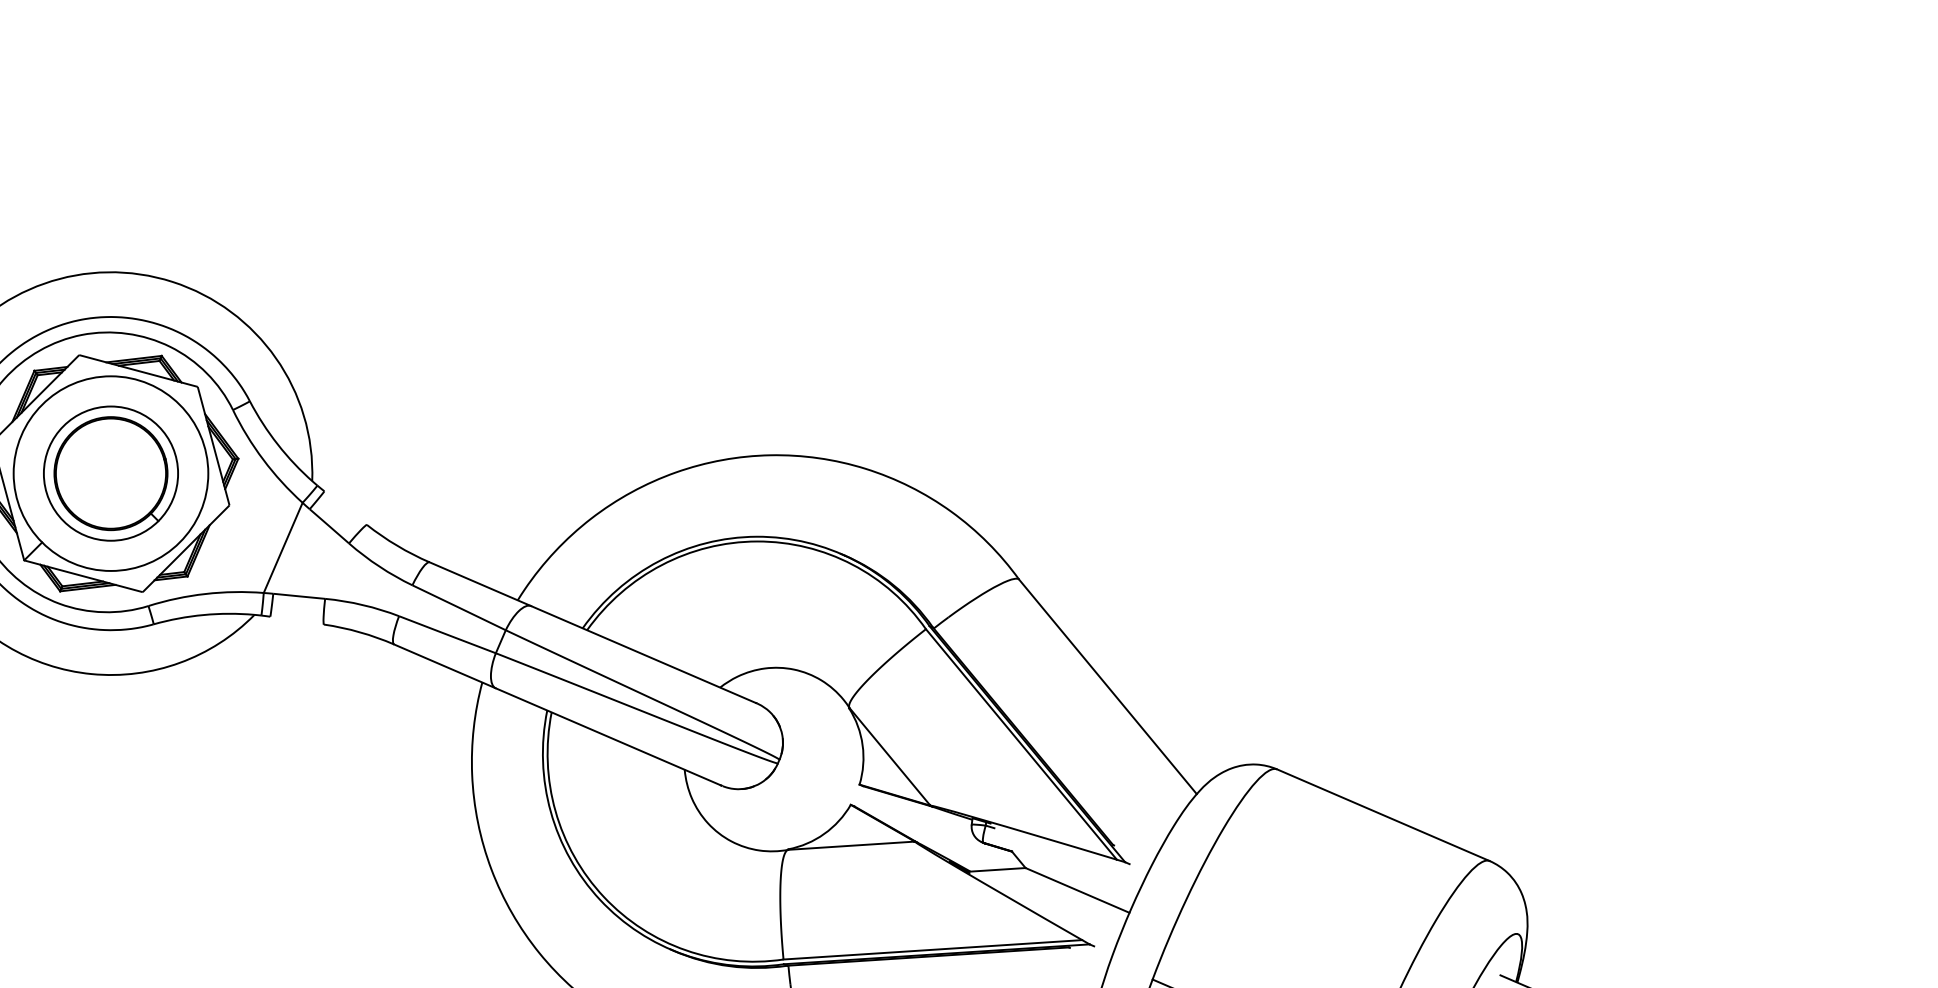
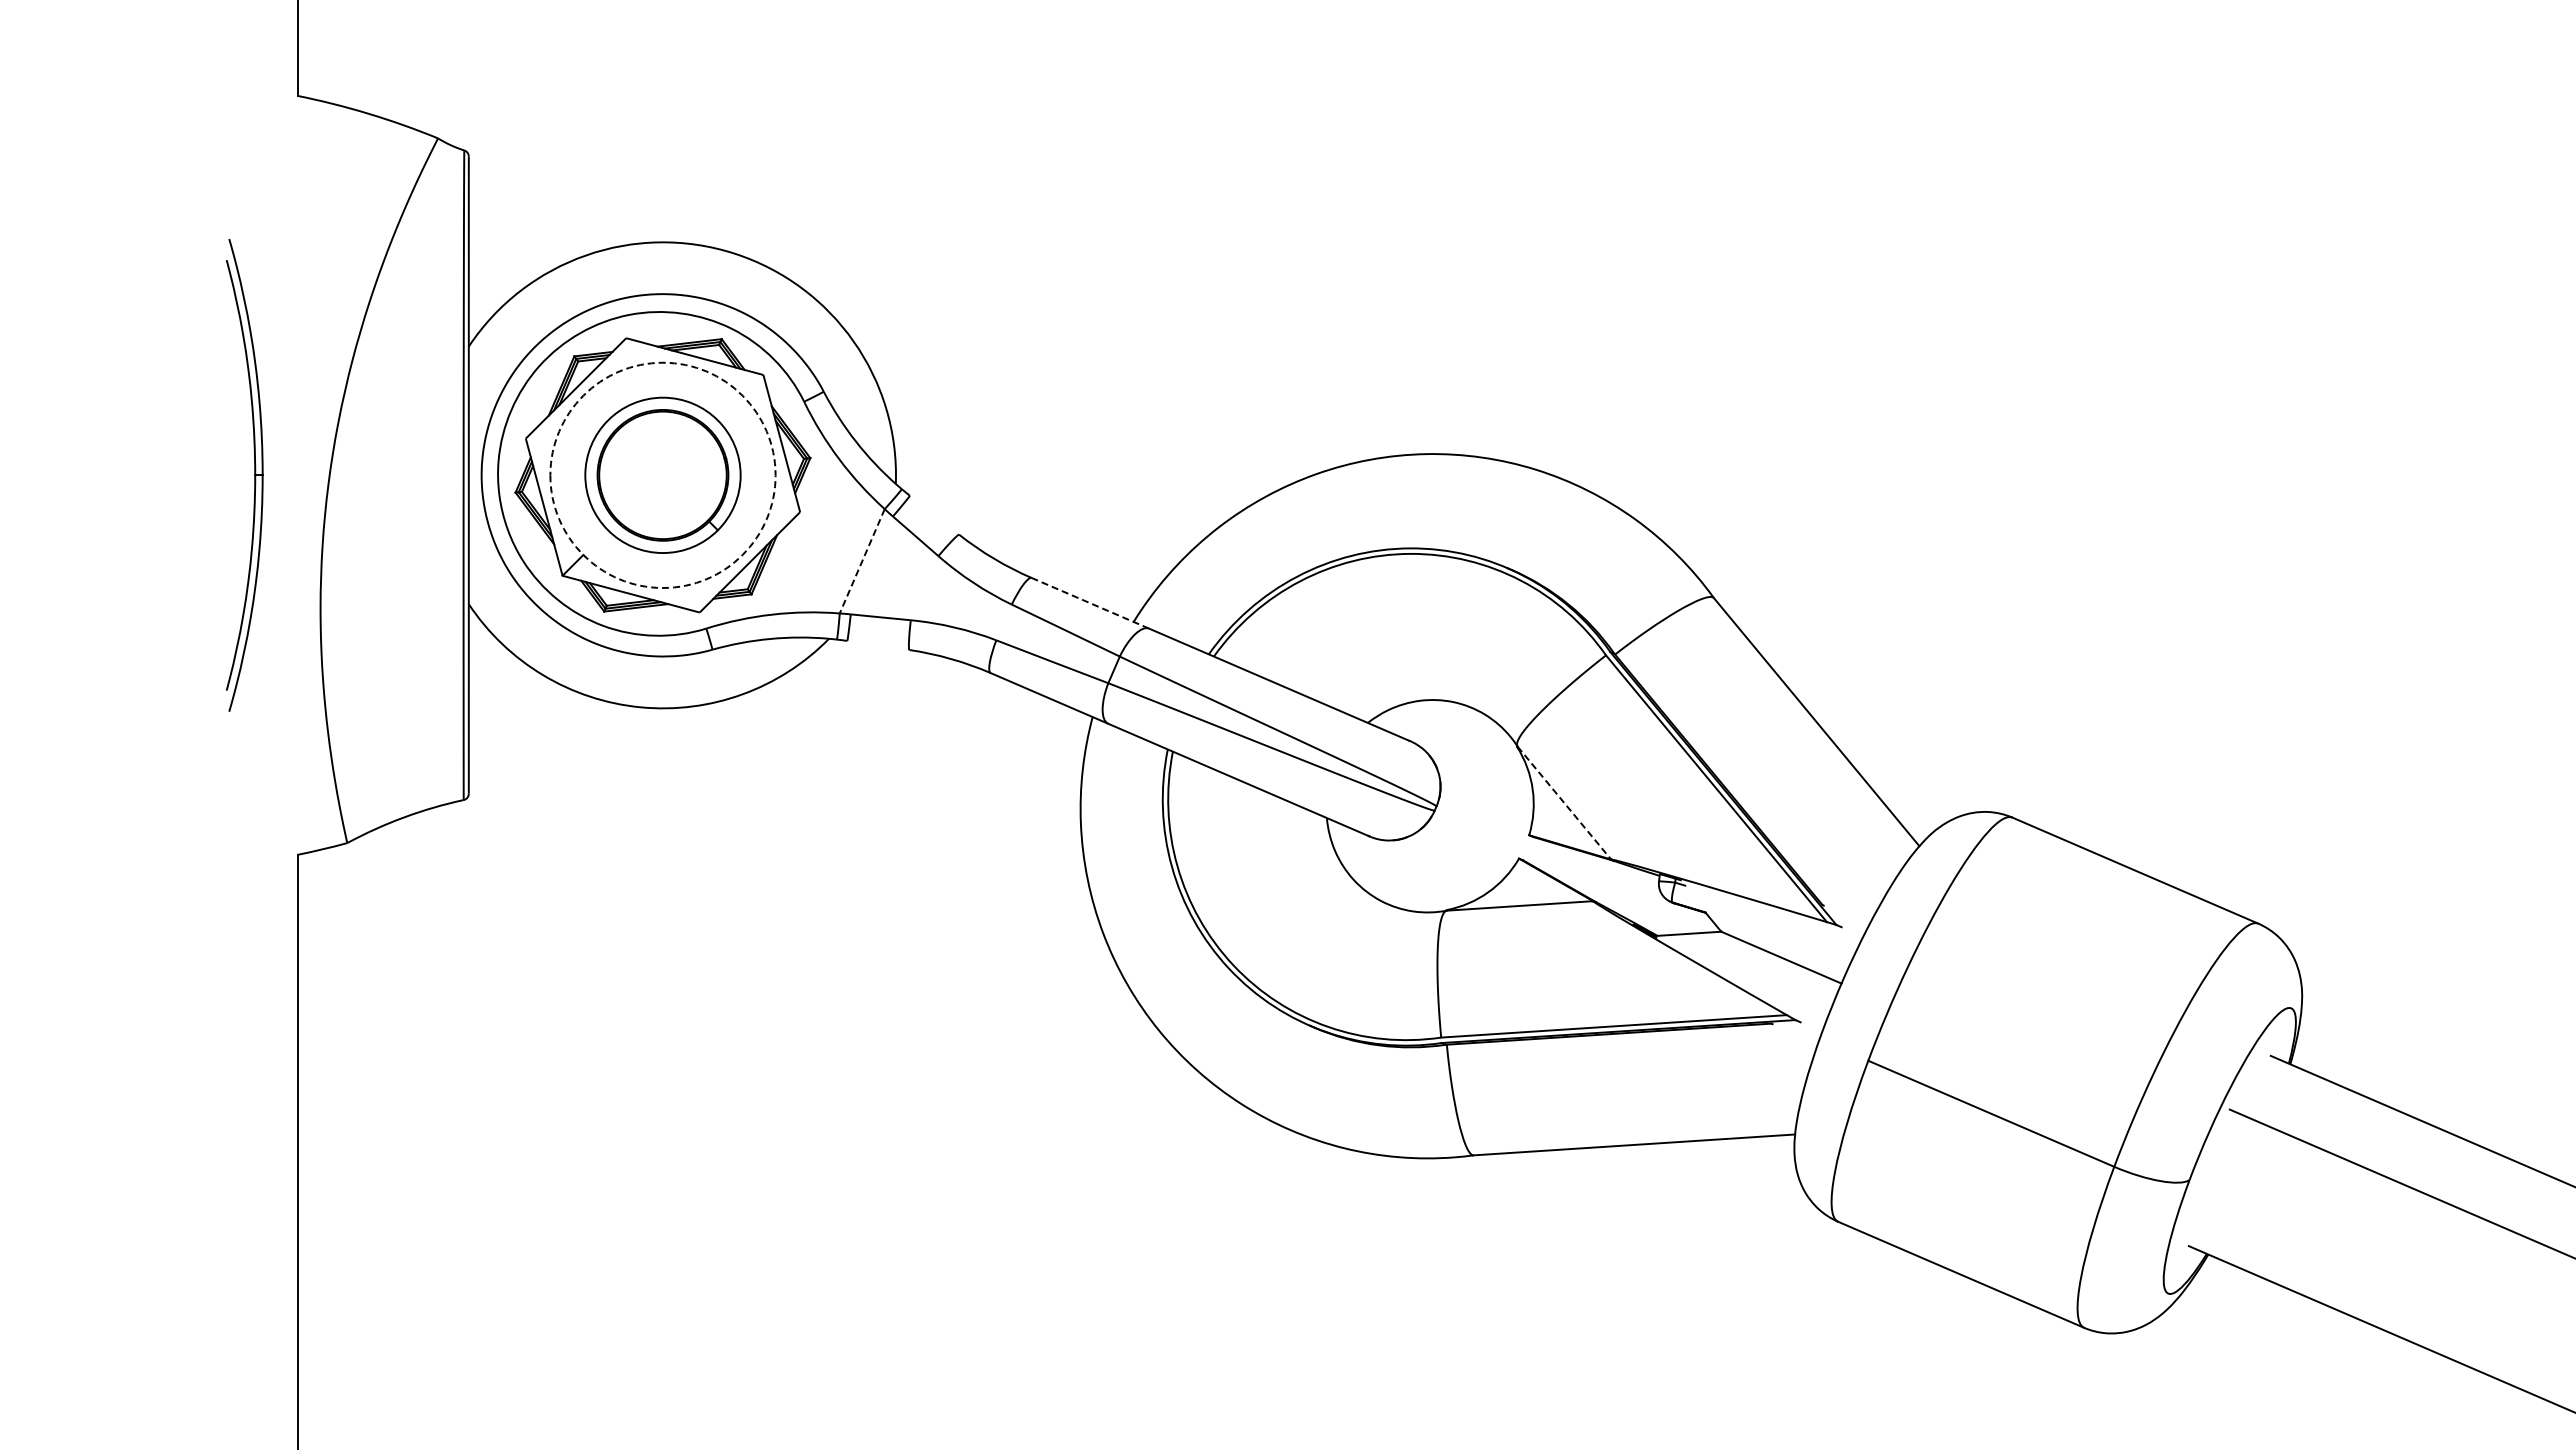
circle: (110, 473) -> (662, 475), solid -> dashed
line: (283, 548) -> (862, 561), solid -> dashed
line: (480, 584) -> (1090, 603), solid -> dashed
line: (890, 756) -> (1564, 802), solid -> dashed

